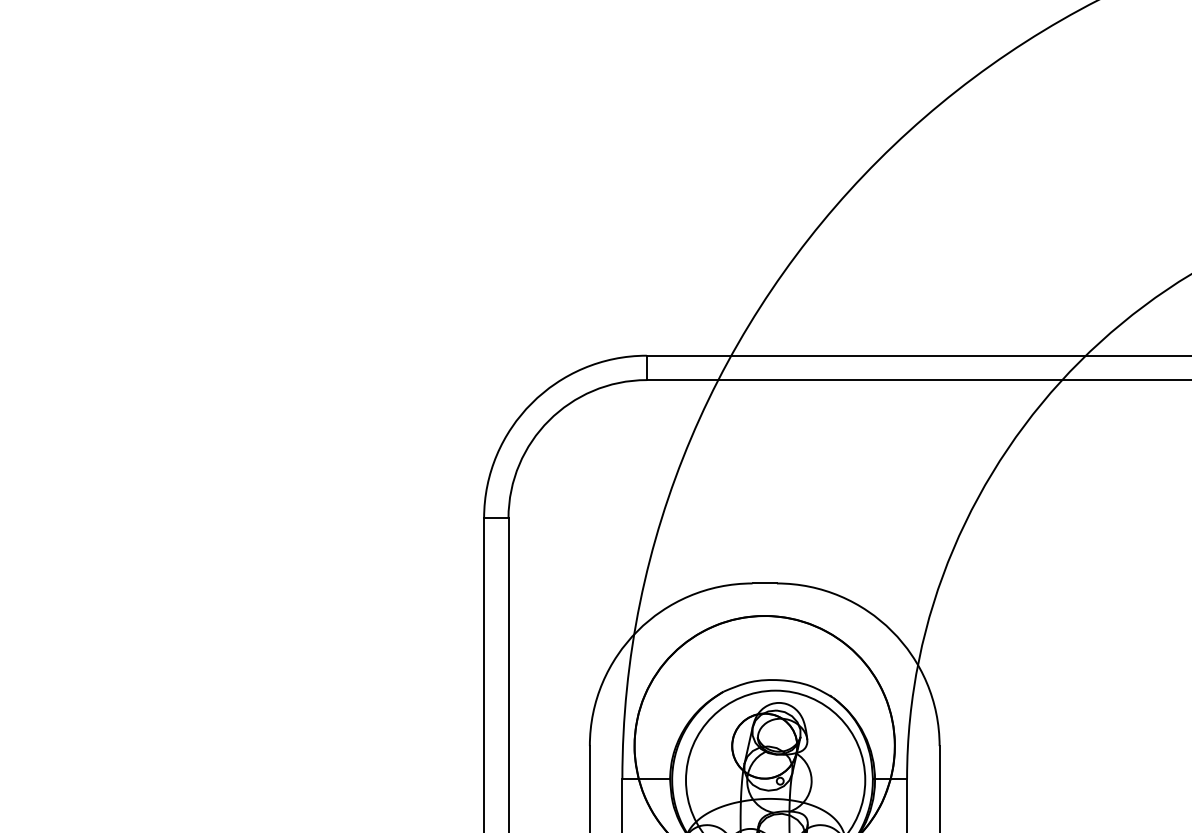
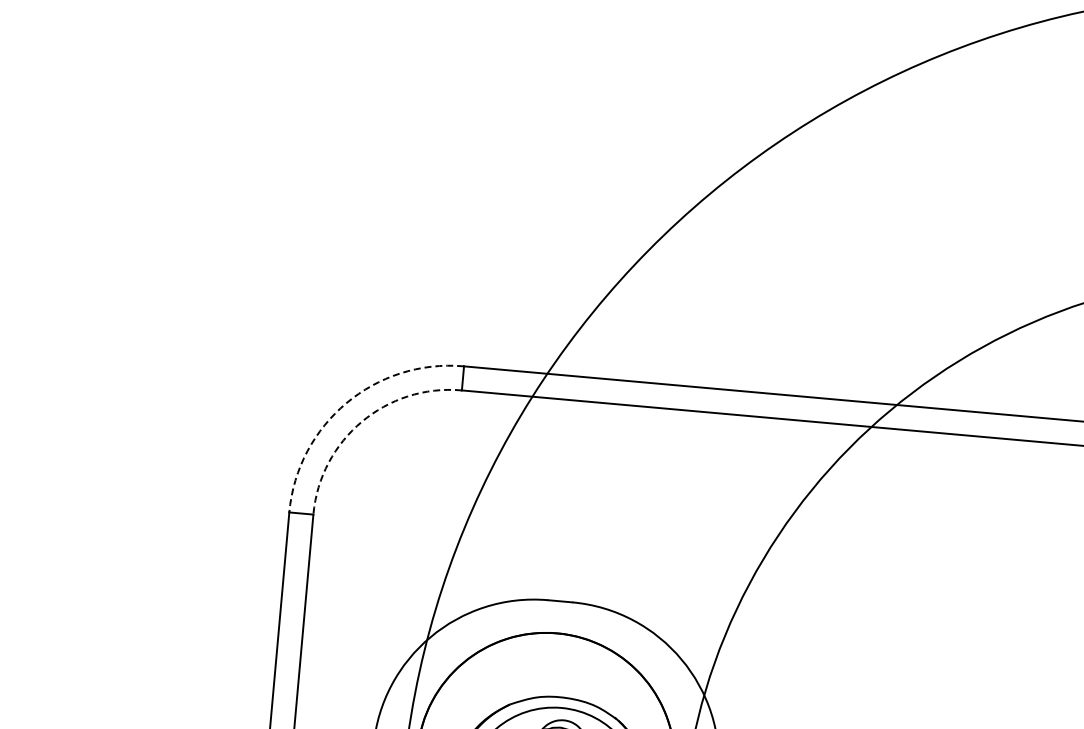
arc: (531, 403) -> (346, 403), solid -> dashed
arc: (549, 420) -> (362, 421), solid -> dashed

